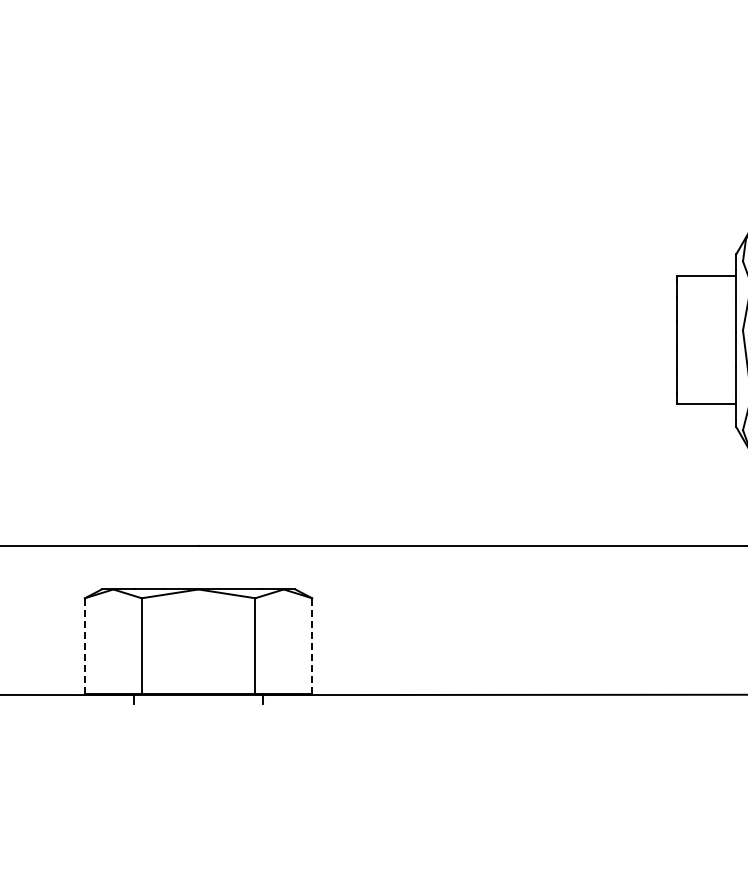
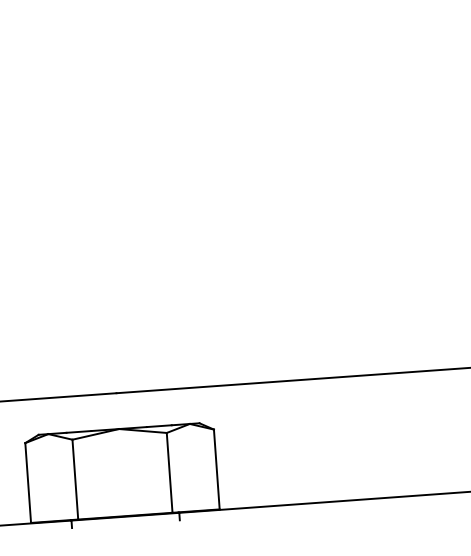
line: (84, 645) -> (27, 482), dashed -> solid
line: (312, 645) -> (217, 468), dashed -> solid

